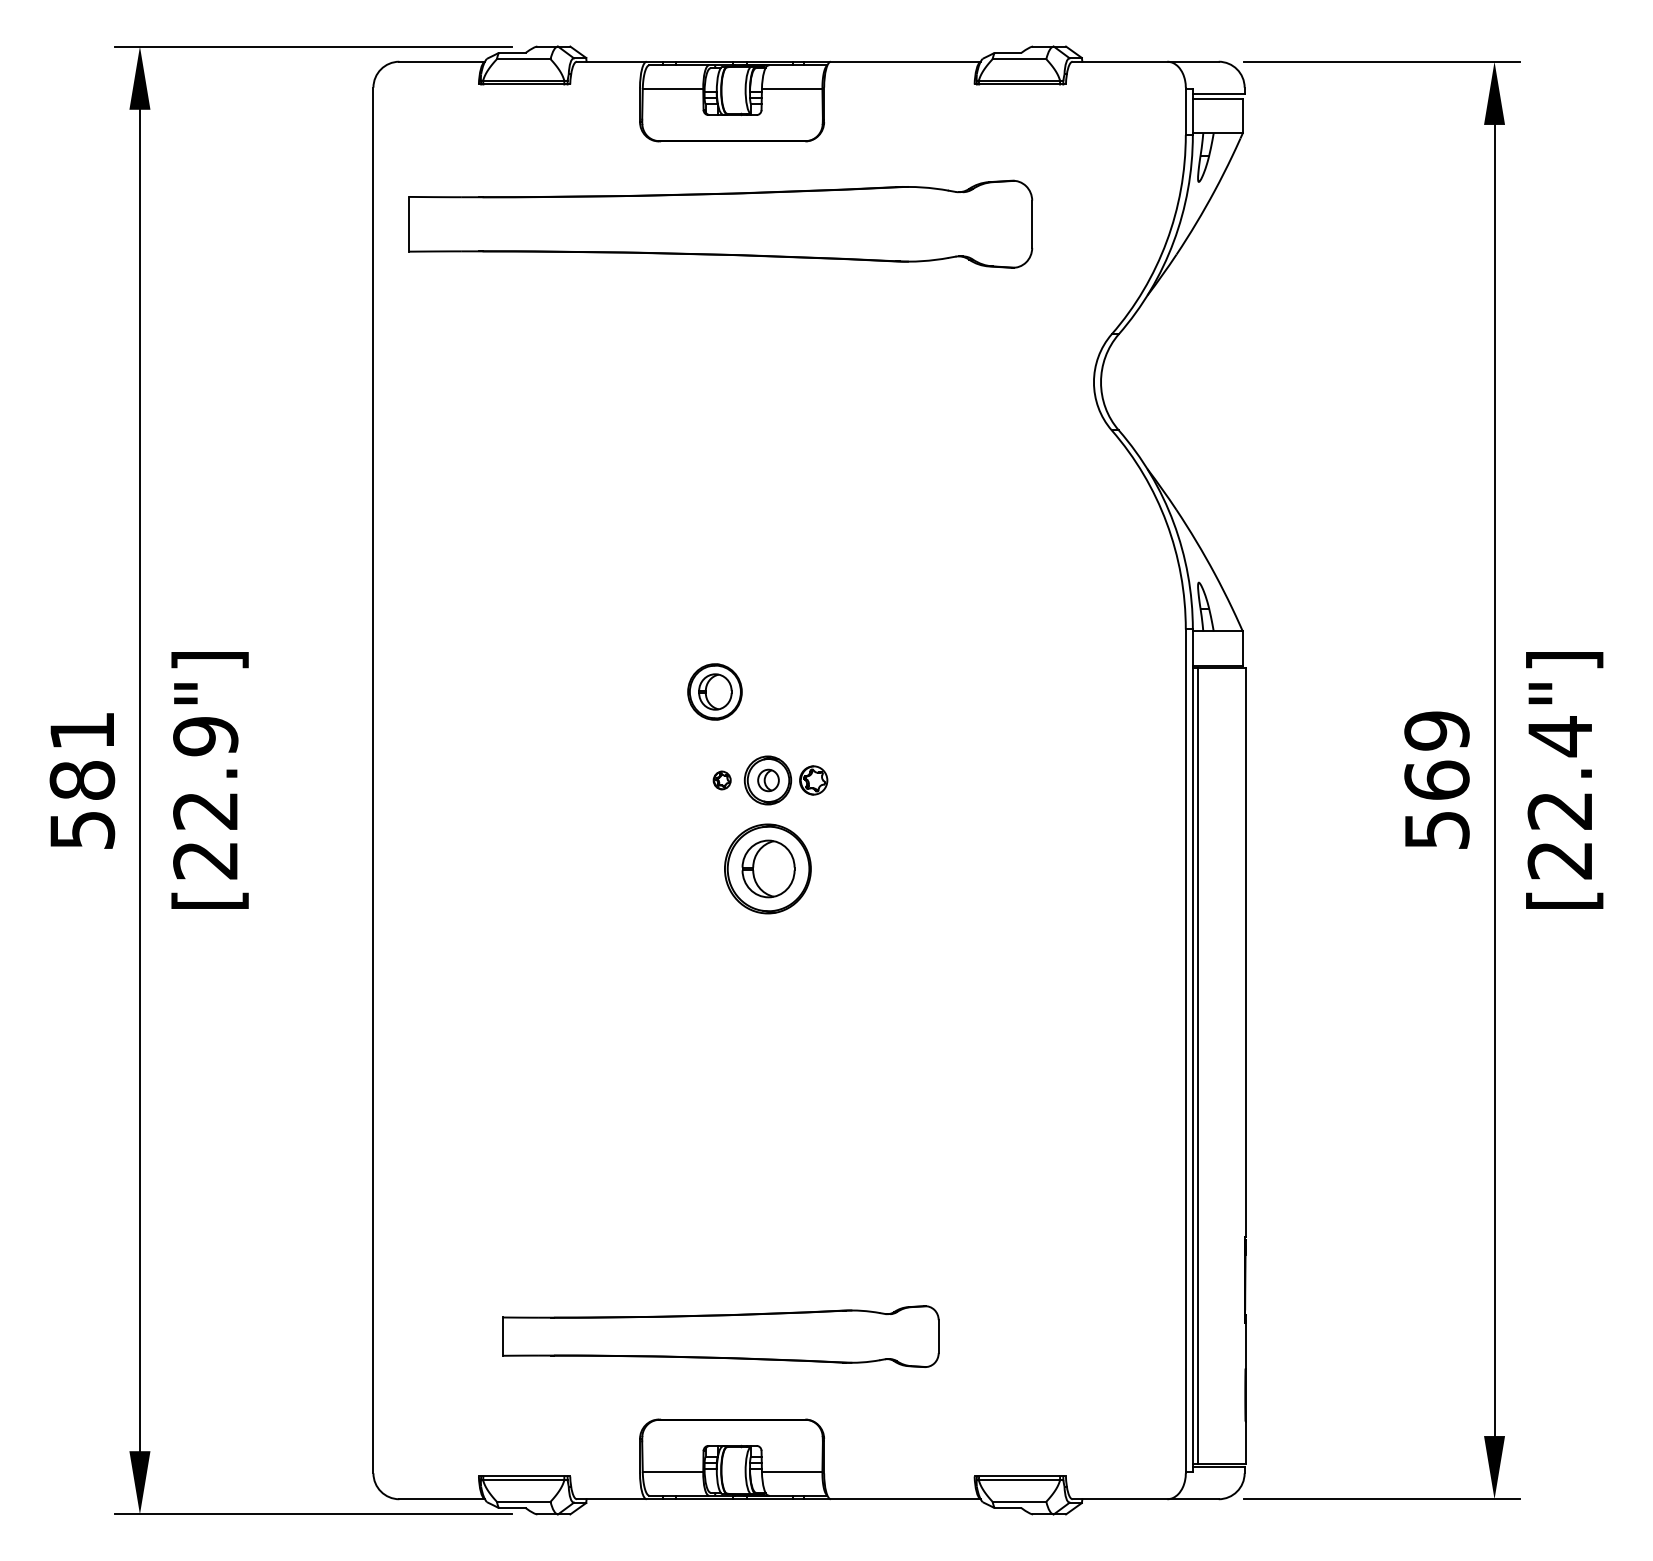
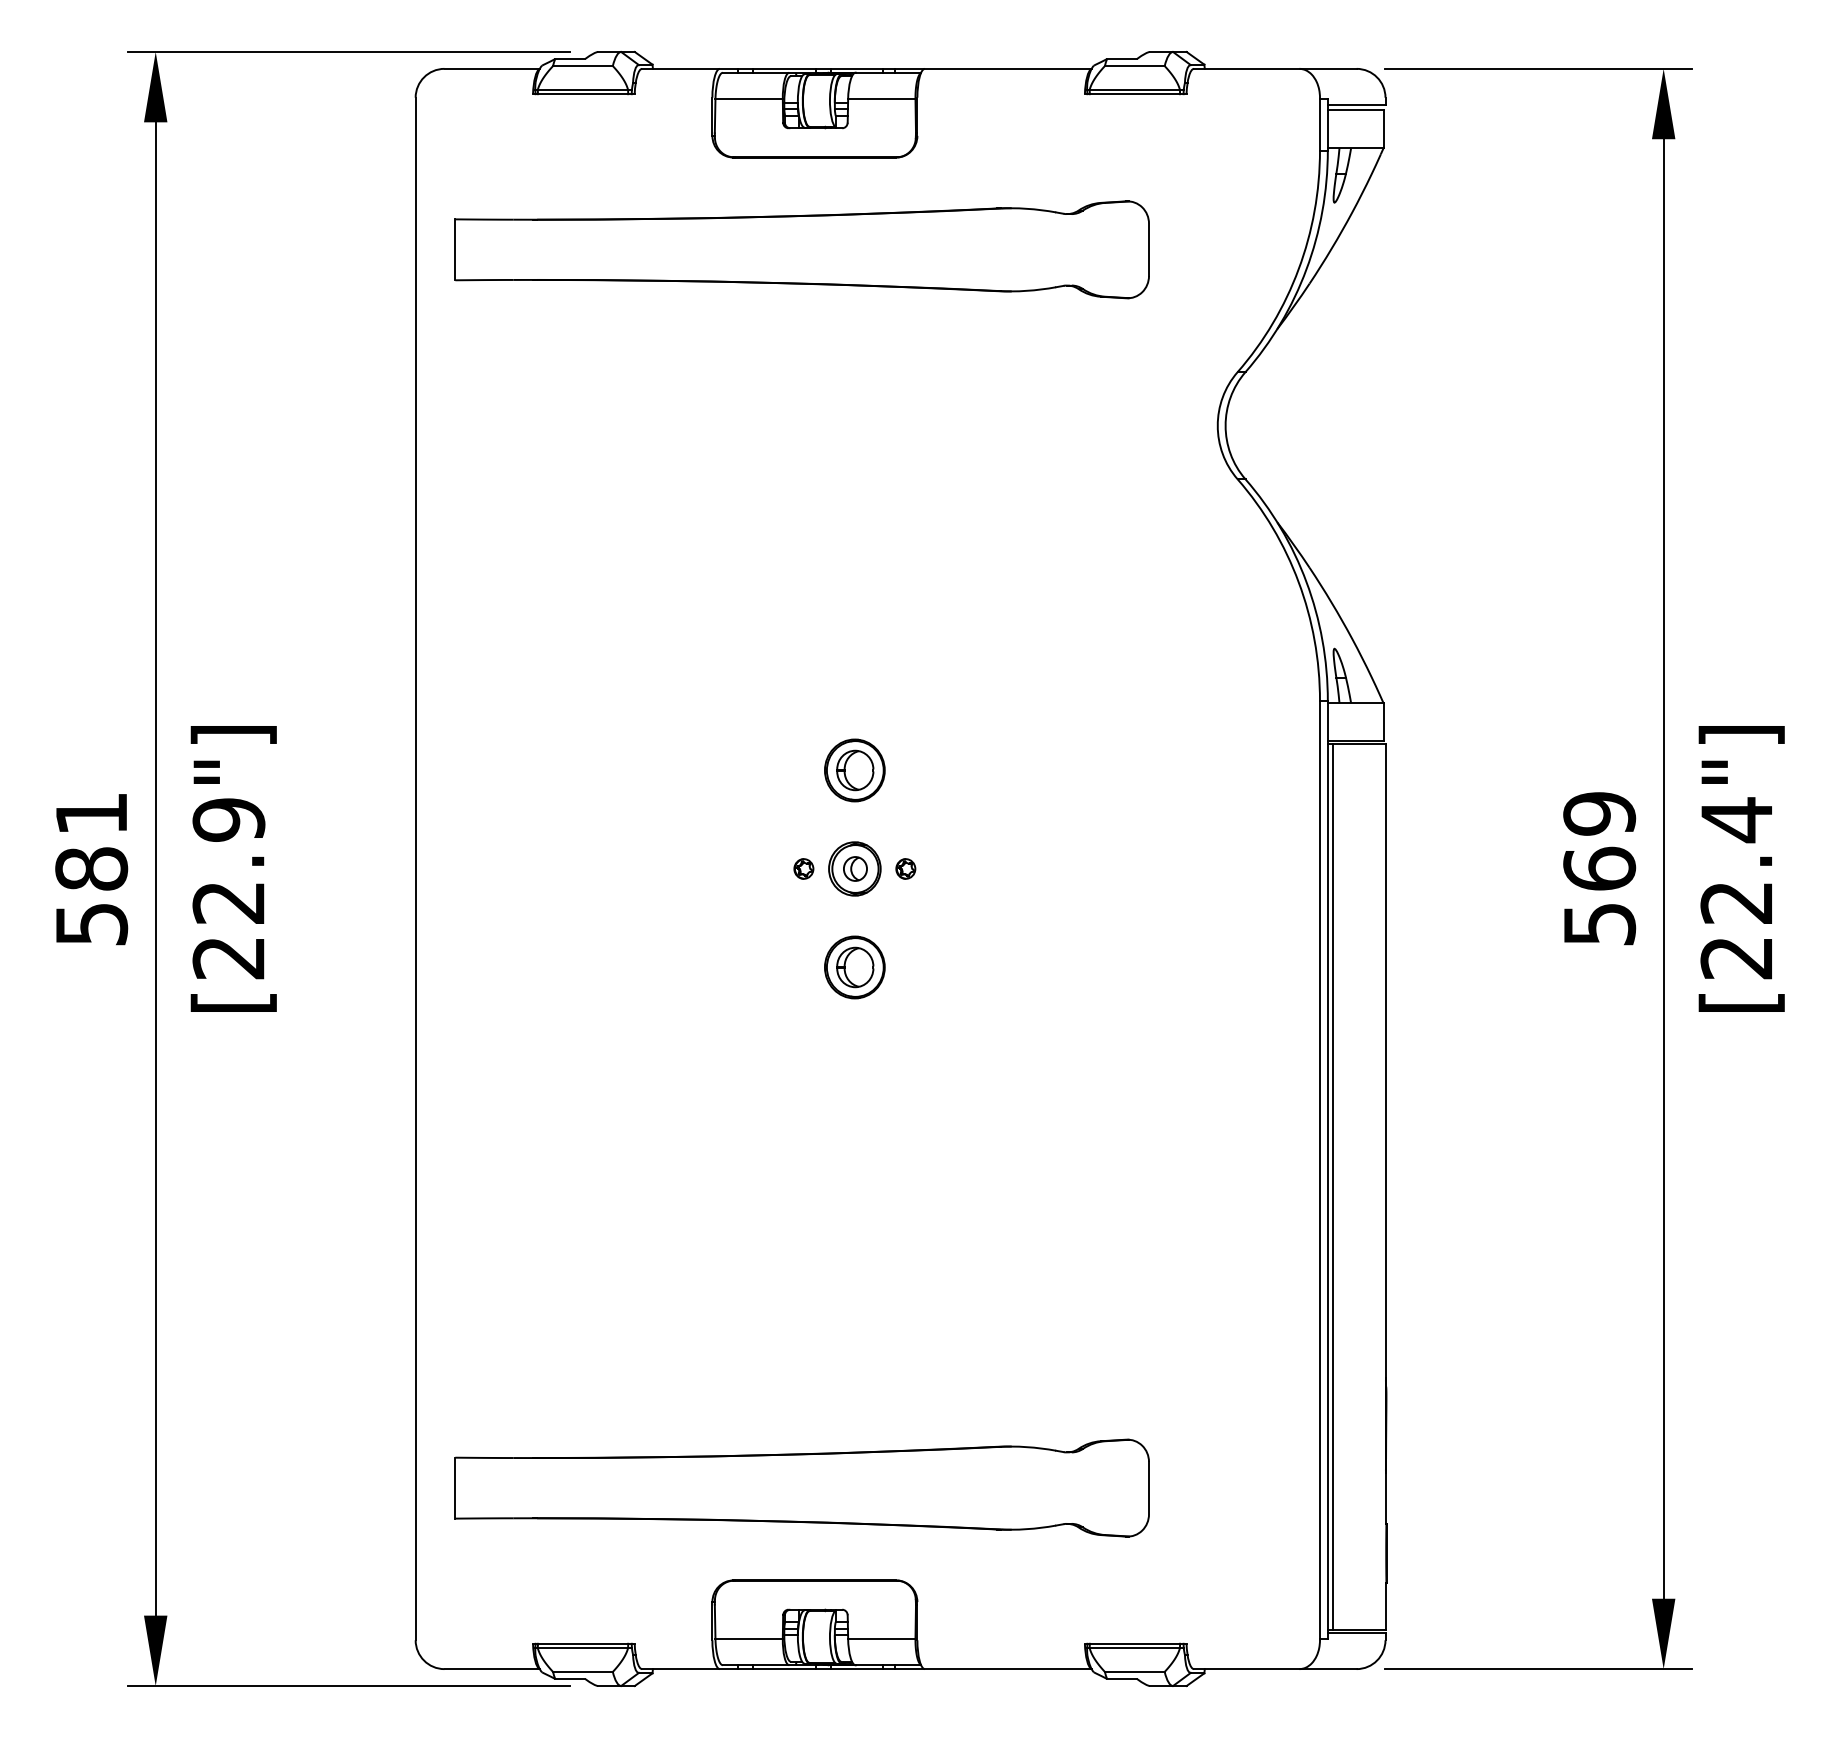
part: (714, 692) -> (854, 770), moved
part: (813, 780) -> (905, 868), size x0.62
part: (767, 868) -> (854, 967), size x0.62
part: (720, 1336) -> (801, 1487), size x1.43

